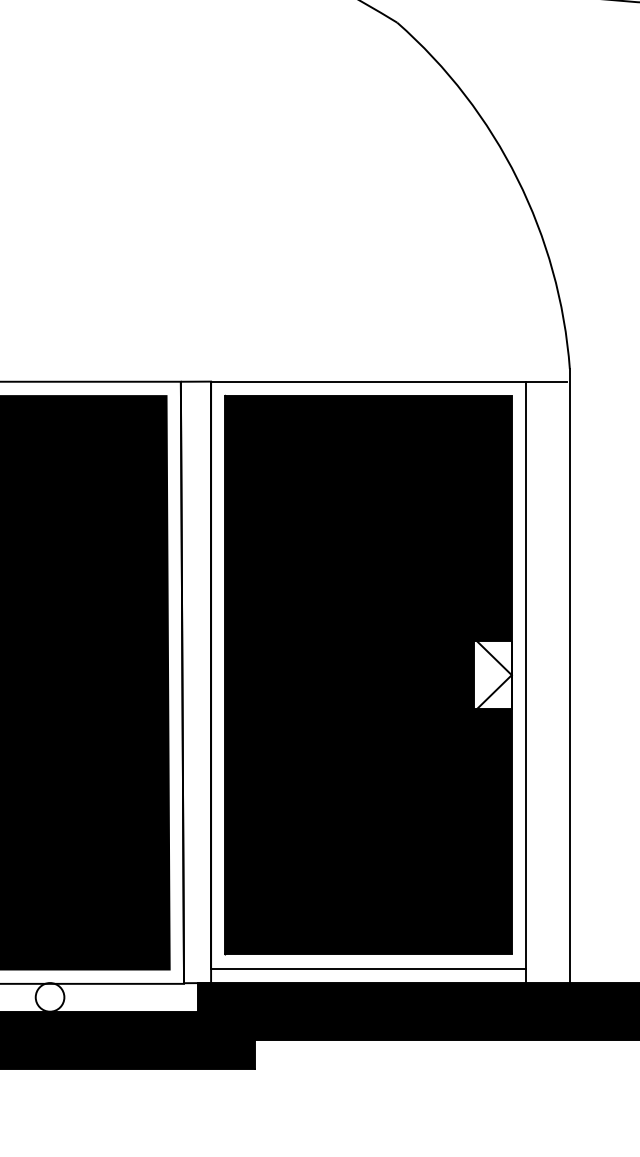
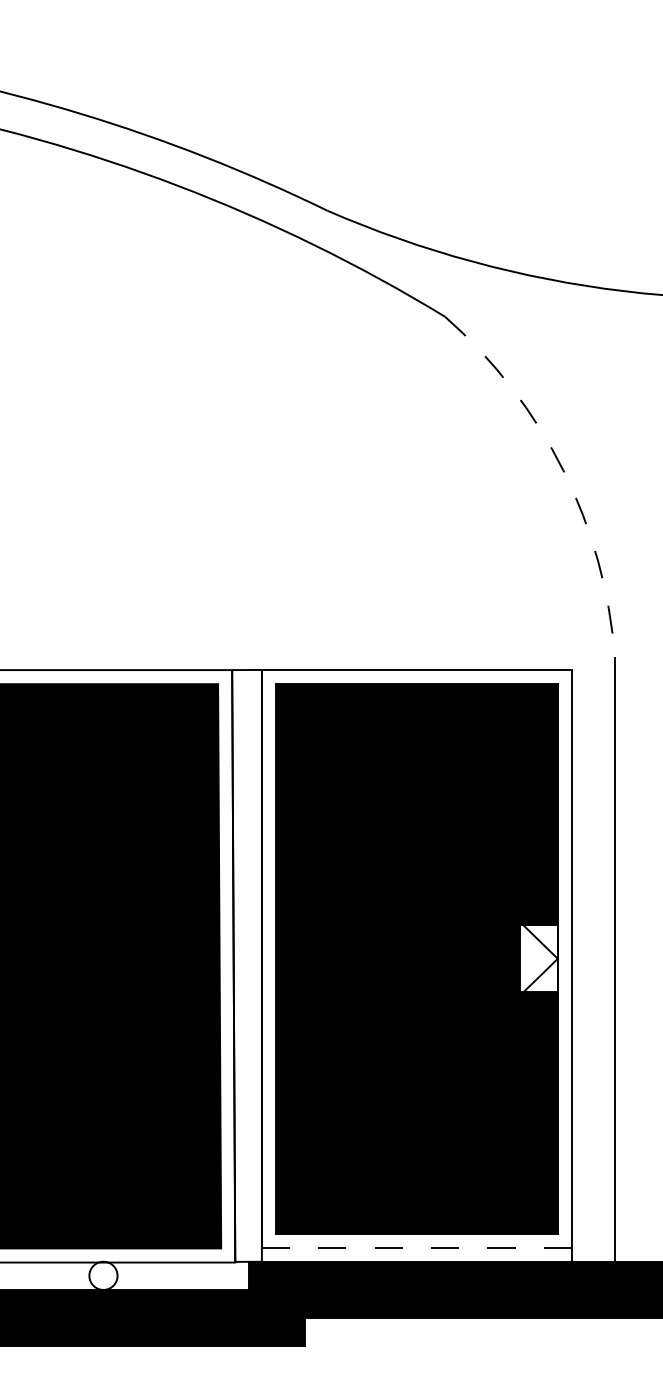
line: (517, 178) -> (563, 470), solid -> dashed
line: (546, 382) -> (591, 670), removed
line: (368, 968) -> (416, 1247), solid -> dashed

